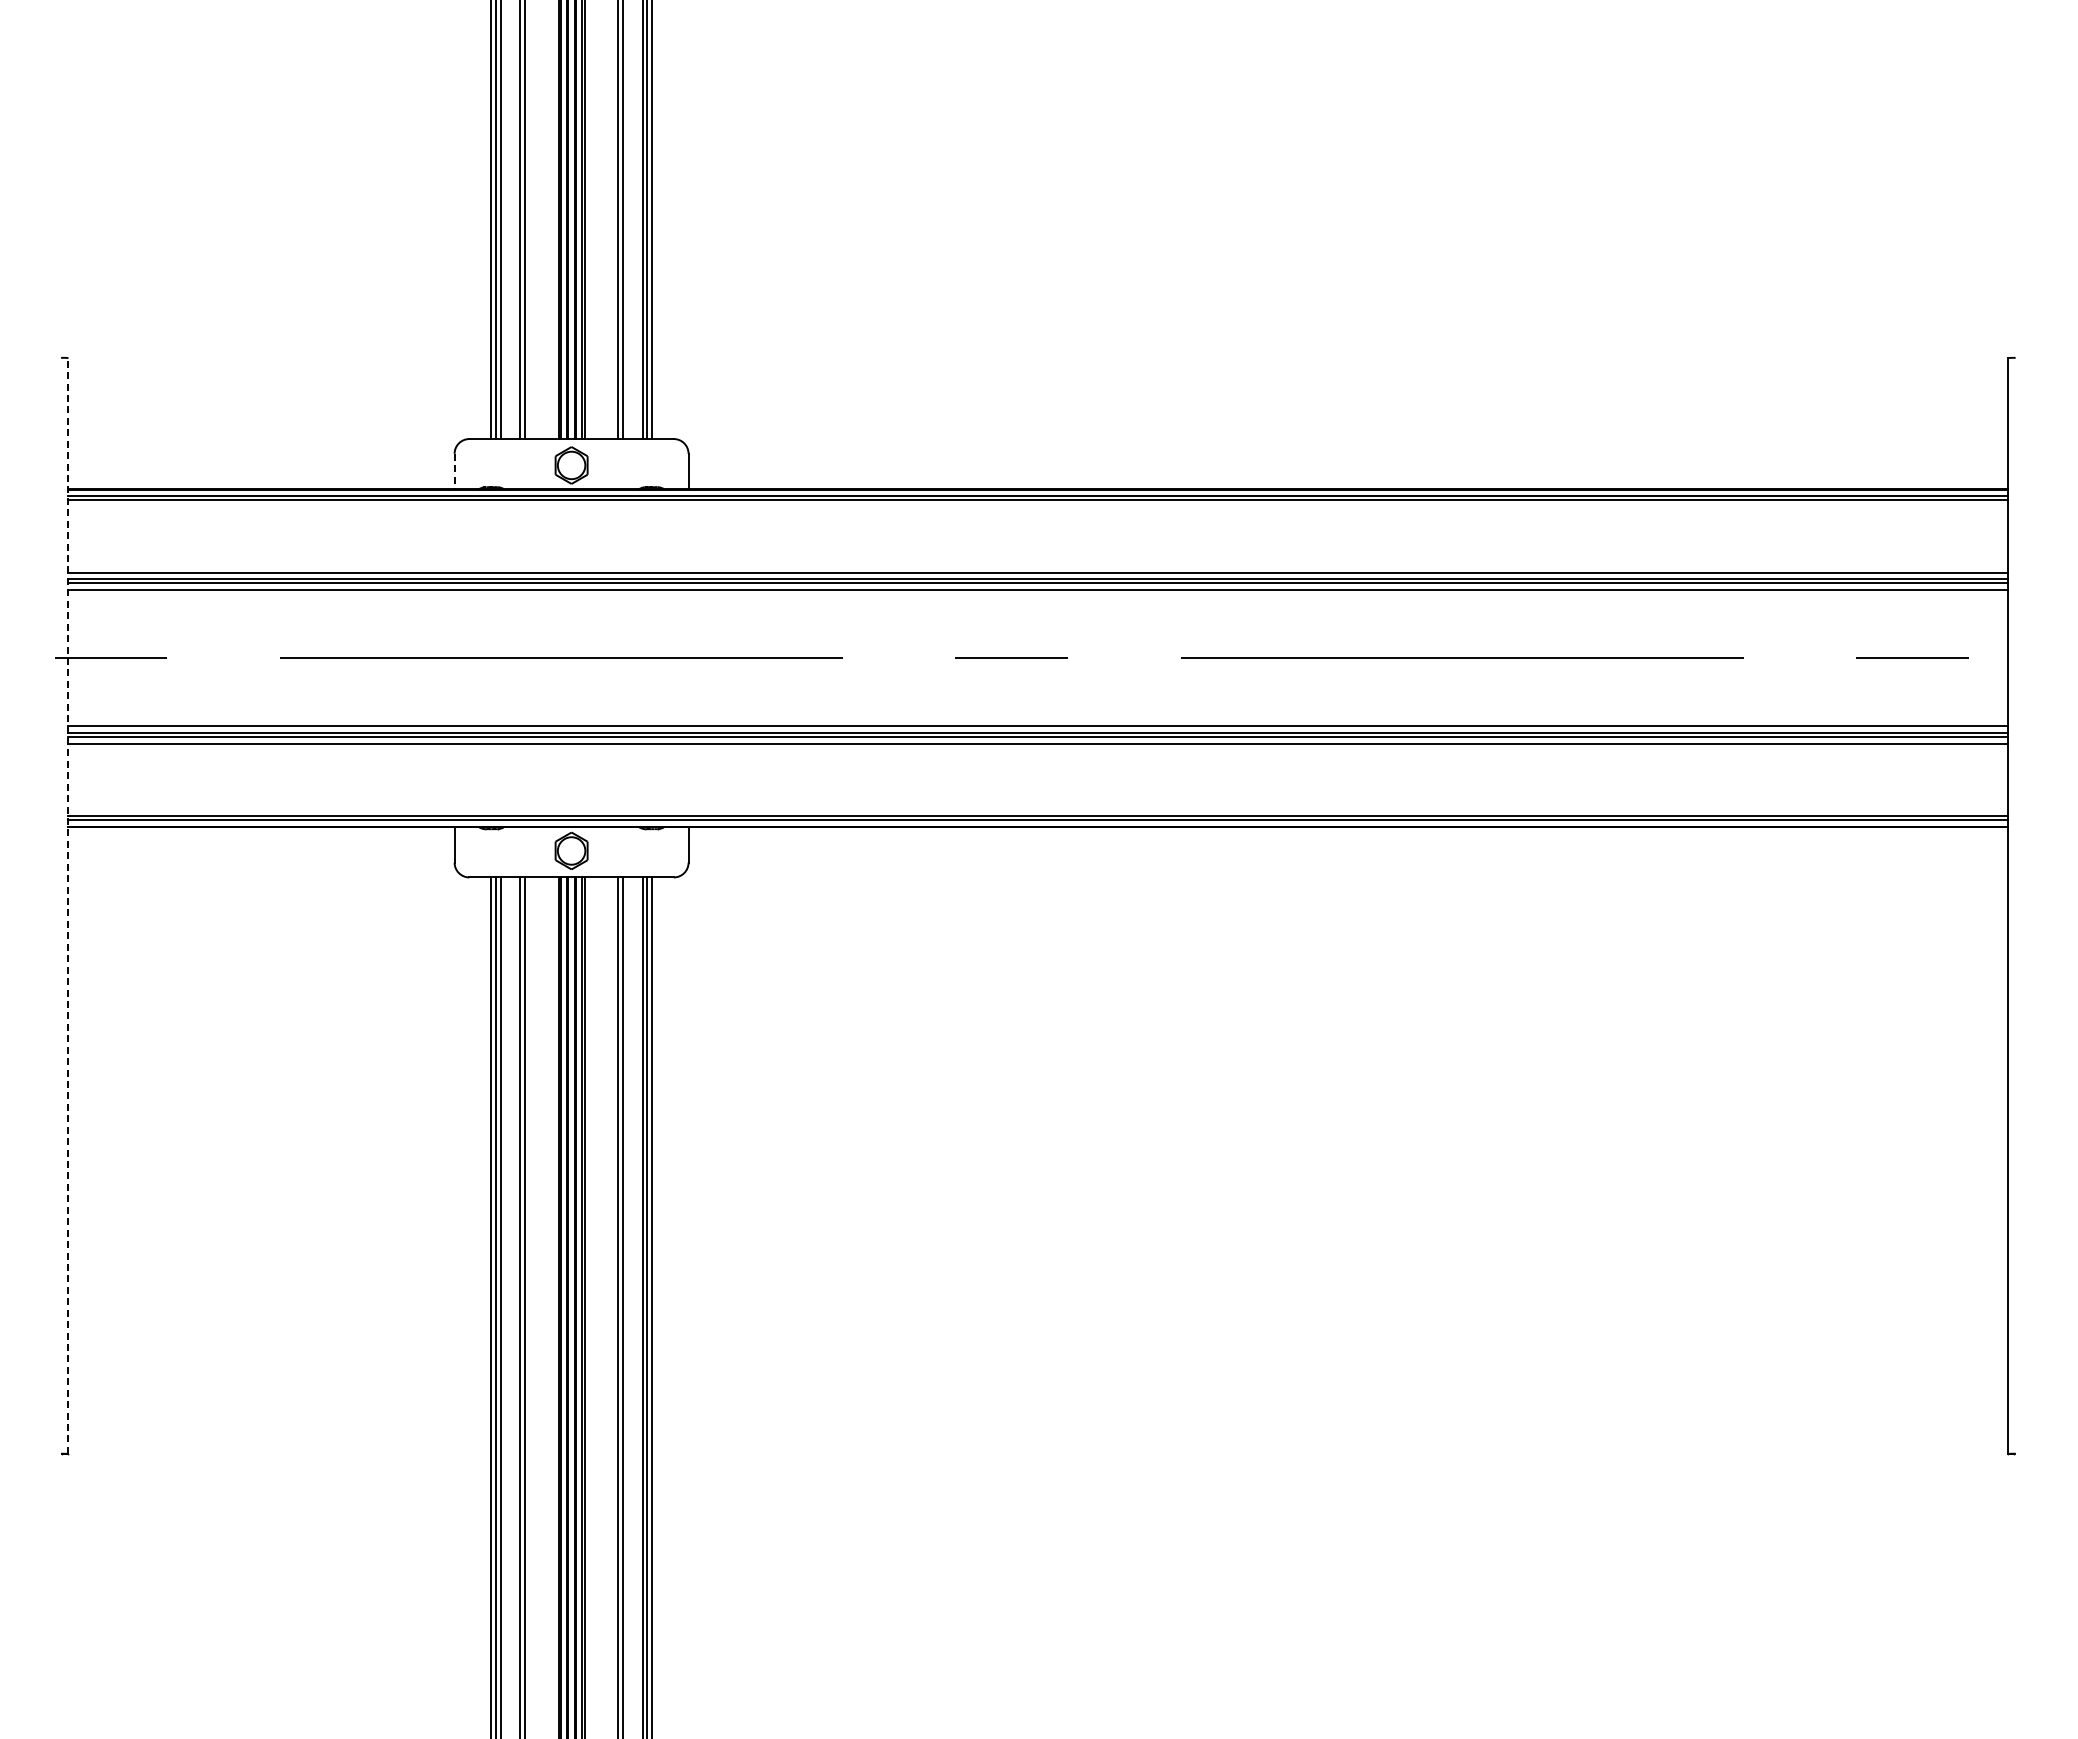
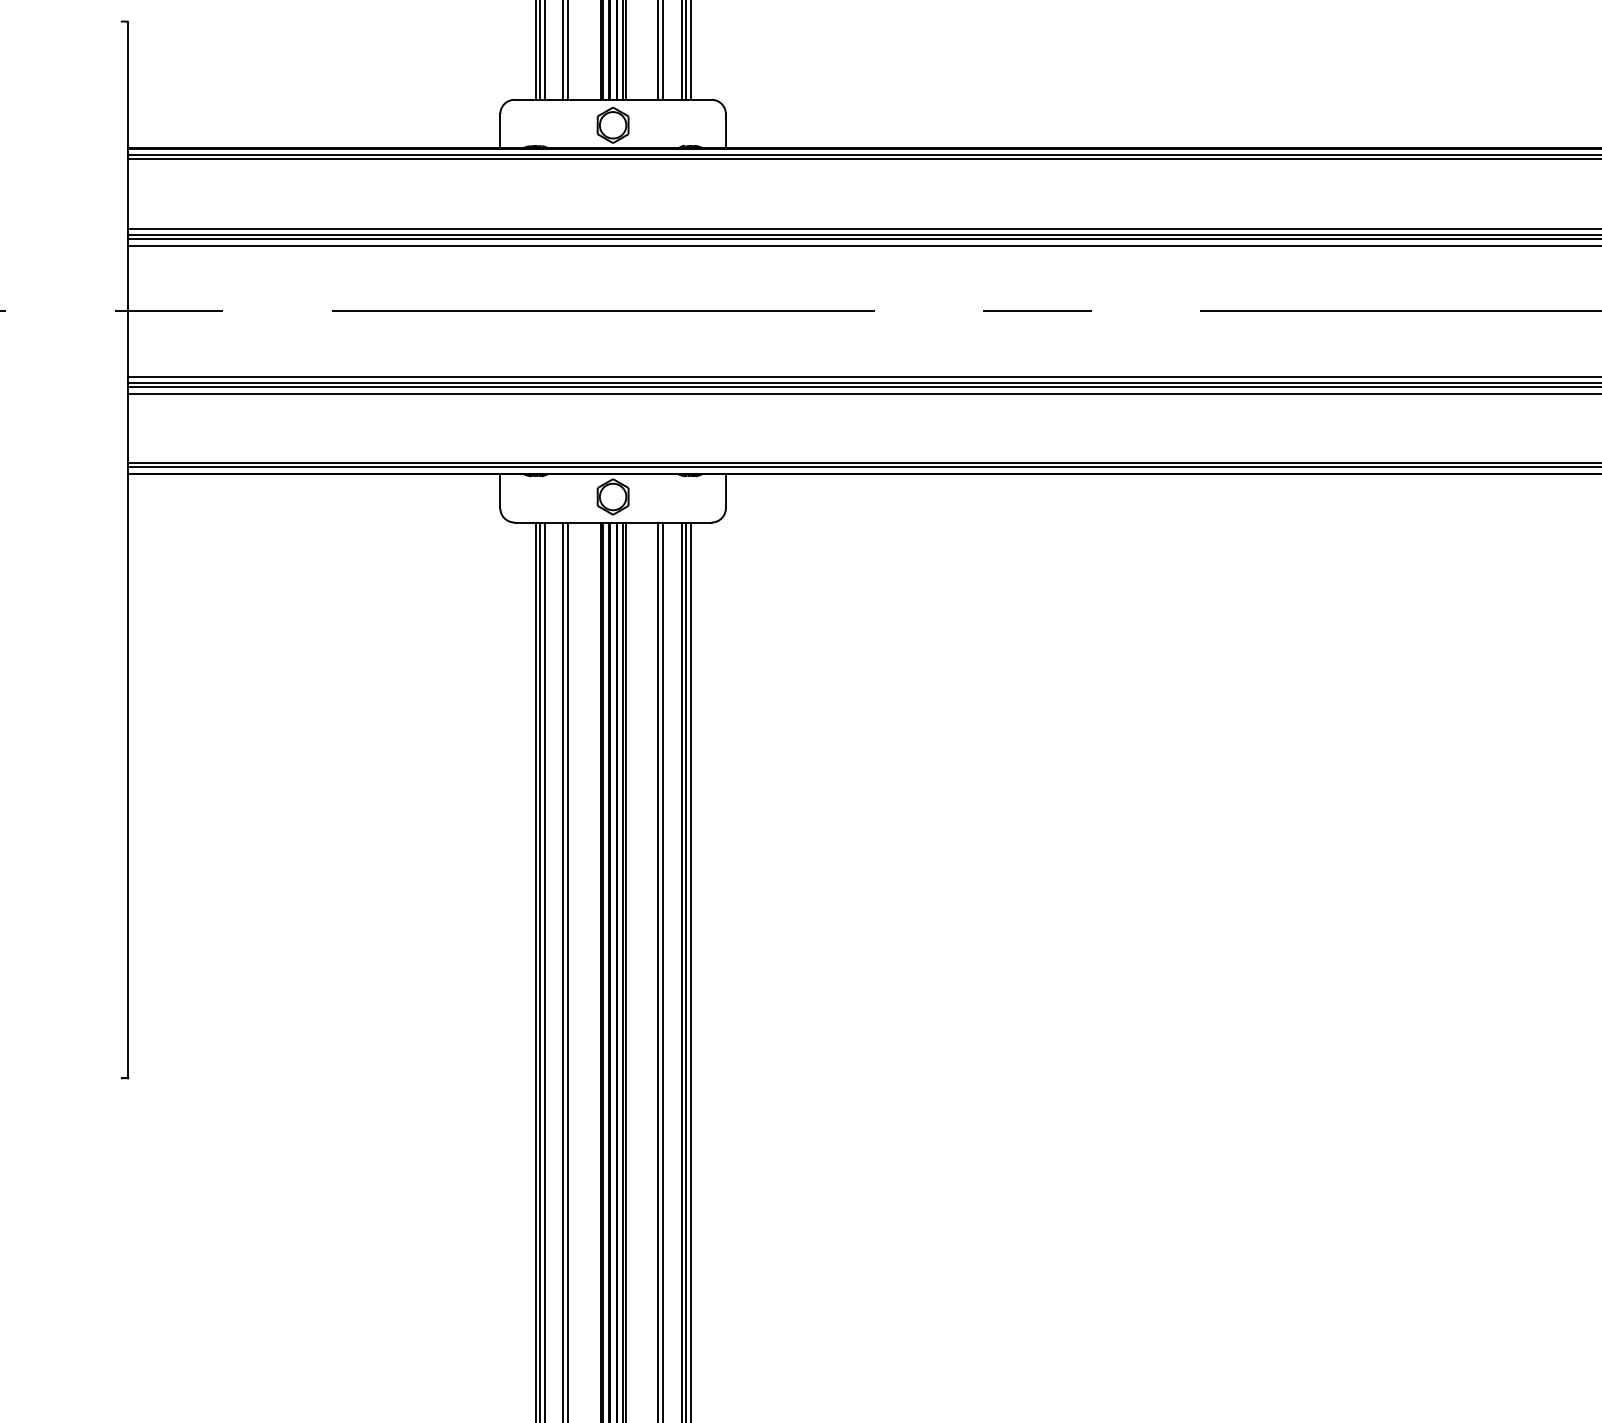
line: (454, 471) -> (500, 131), dashed -> solid
line: (68, 905) -> (128, 549), dashed -> solid

